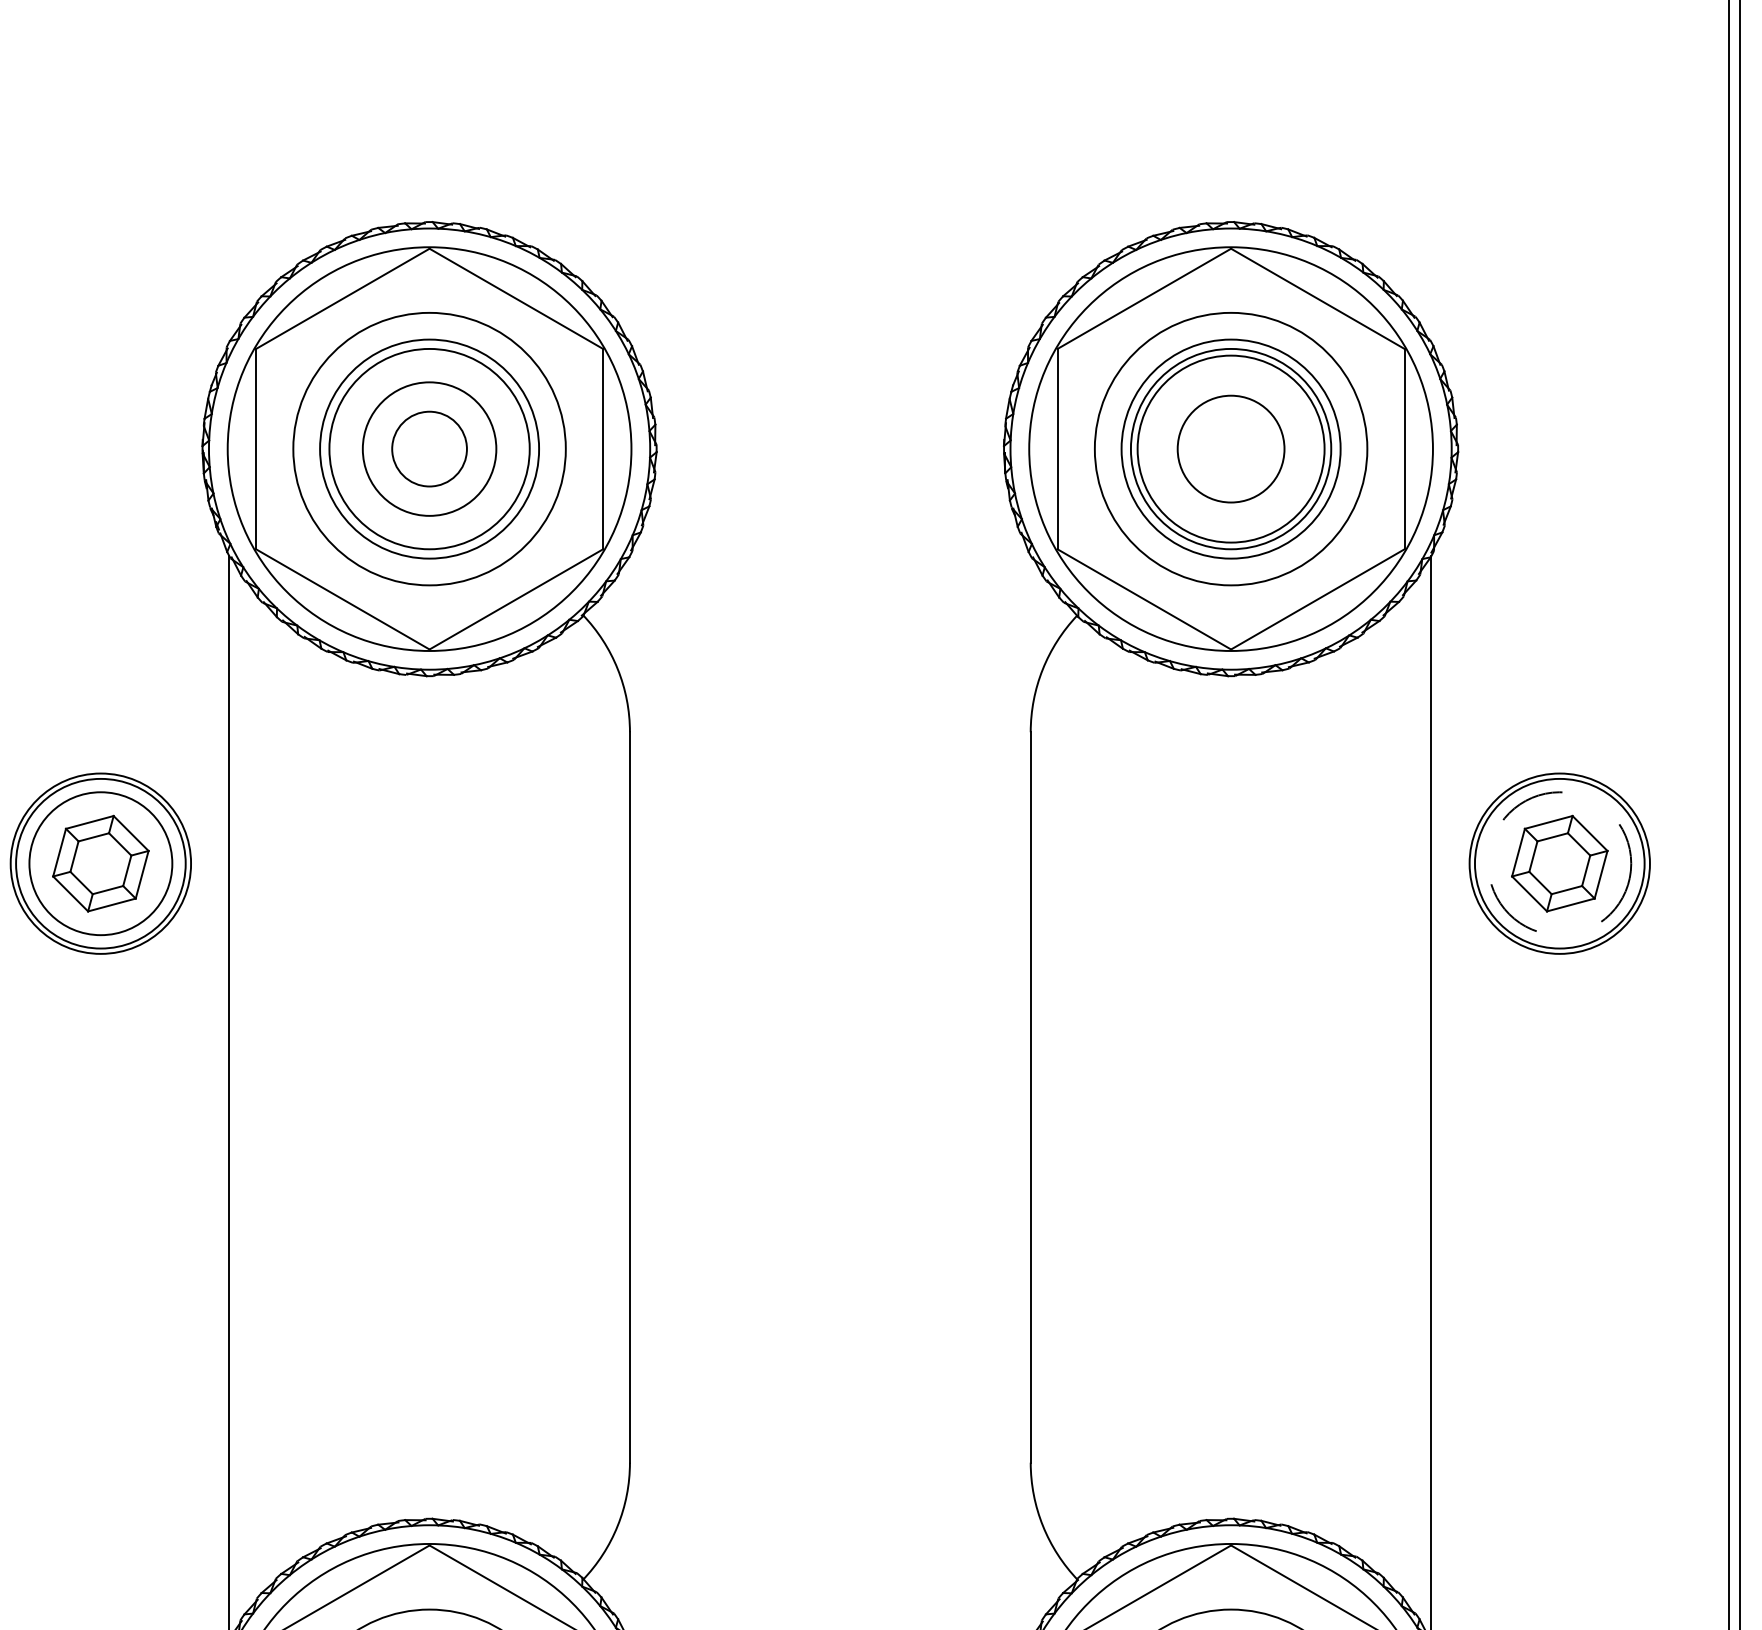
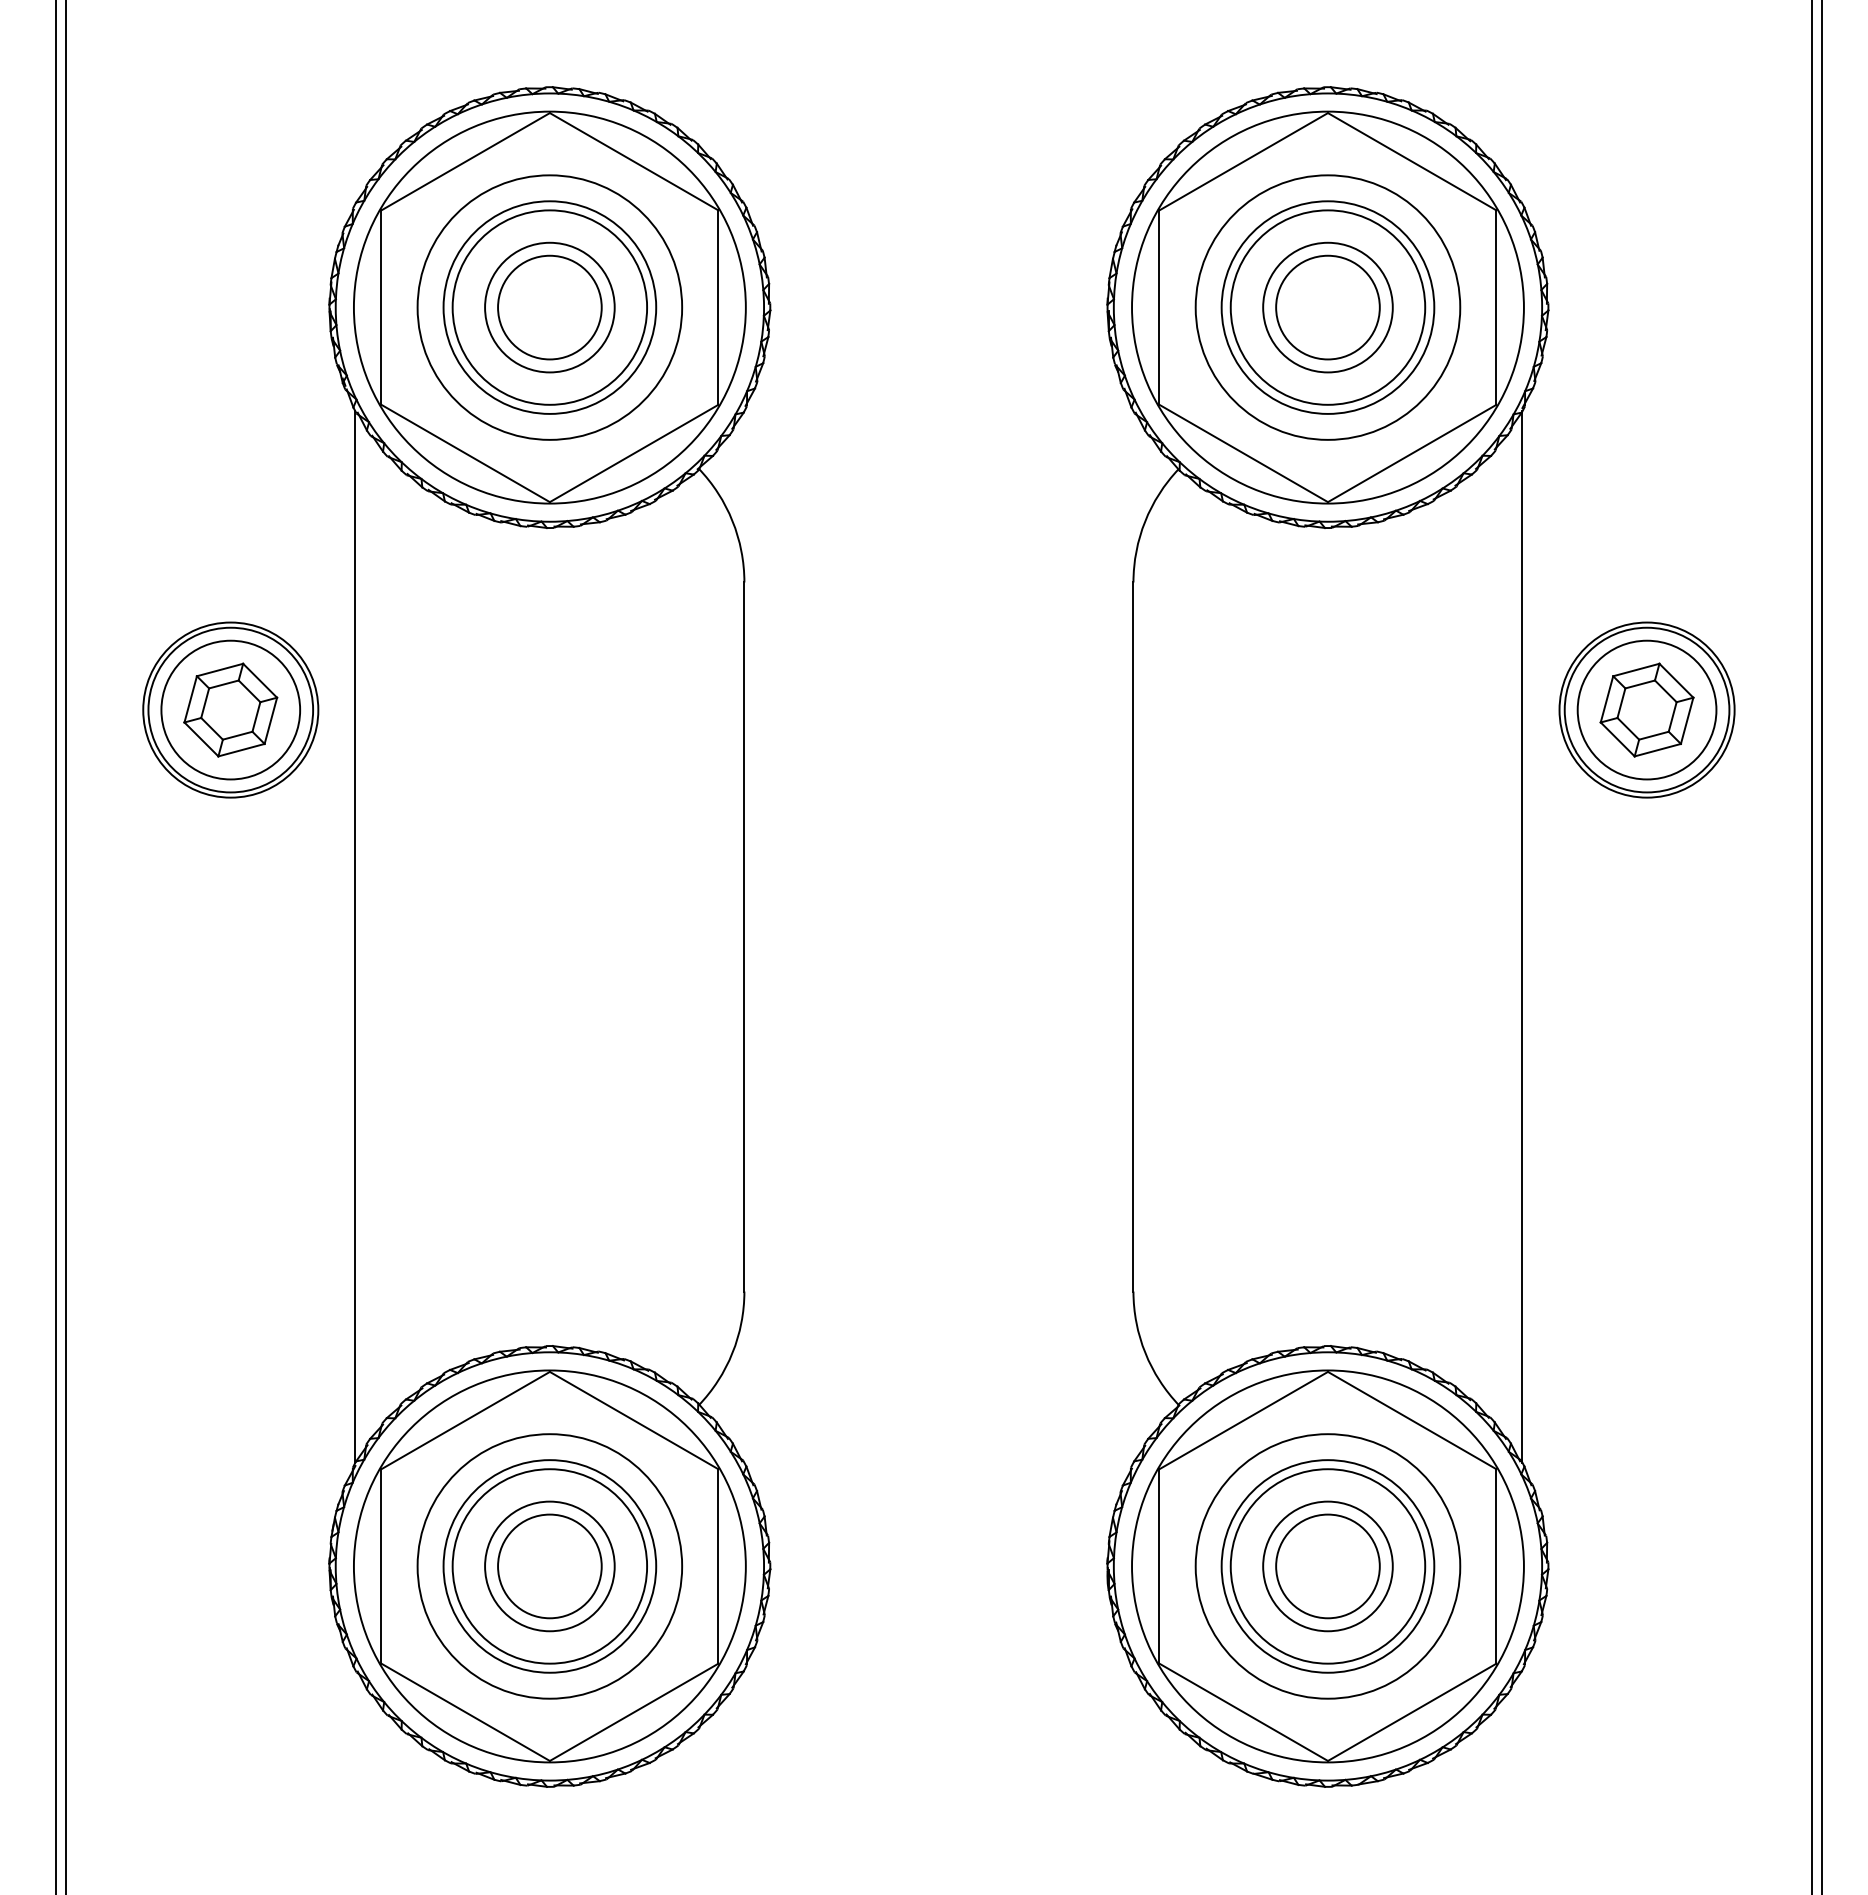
circle: (429, 449) -> (549, 307), size x1.43
circle: (1230, 449) -> (1327, 307), size x0.71
circle: (1559, 863) -> (1646, 709), dashed -> solid

